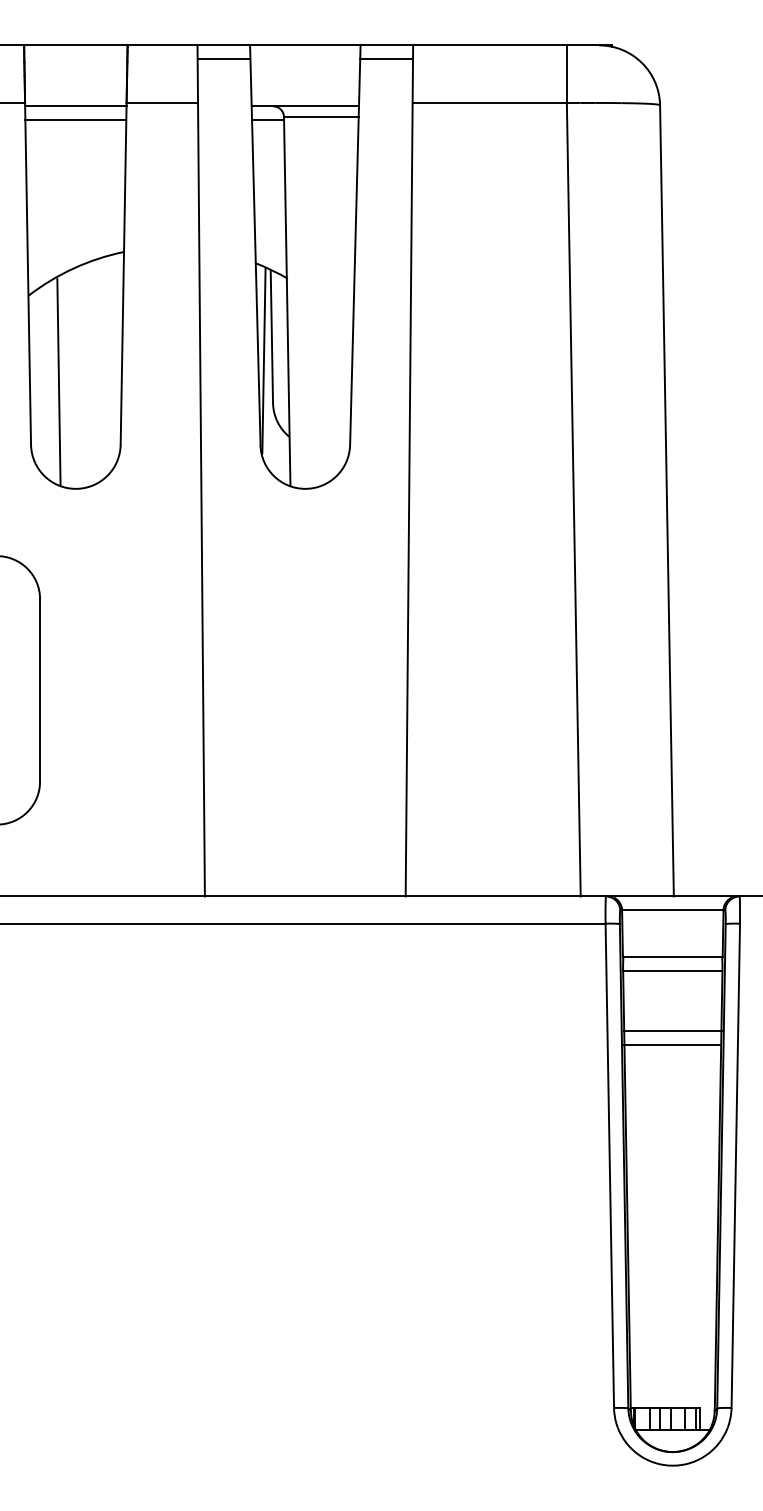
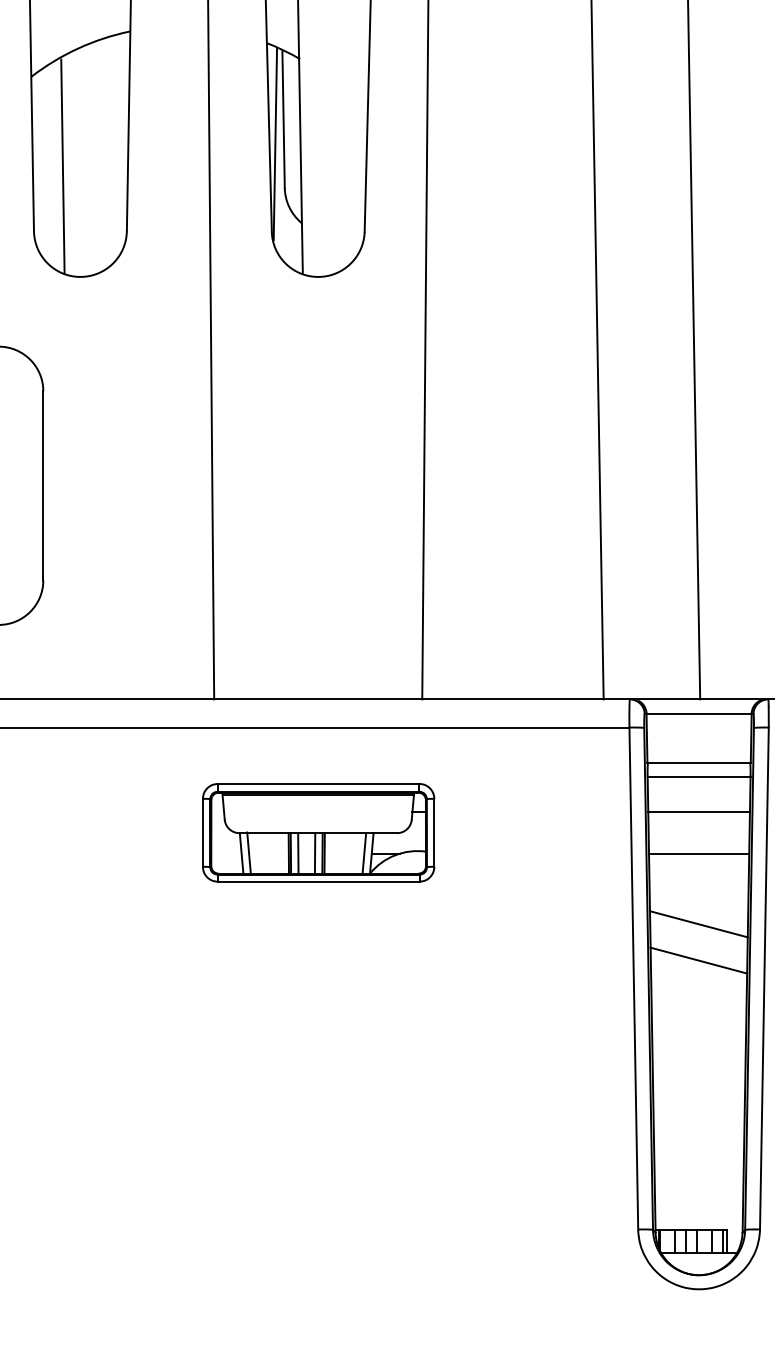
part: (305, 1025) -> (318, 833), added
line: (672, 1031) -> (698, 812), moved
line: (672, 1113) -> (698, 924), added
line: (672, 1148) -> (698, 960), added

